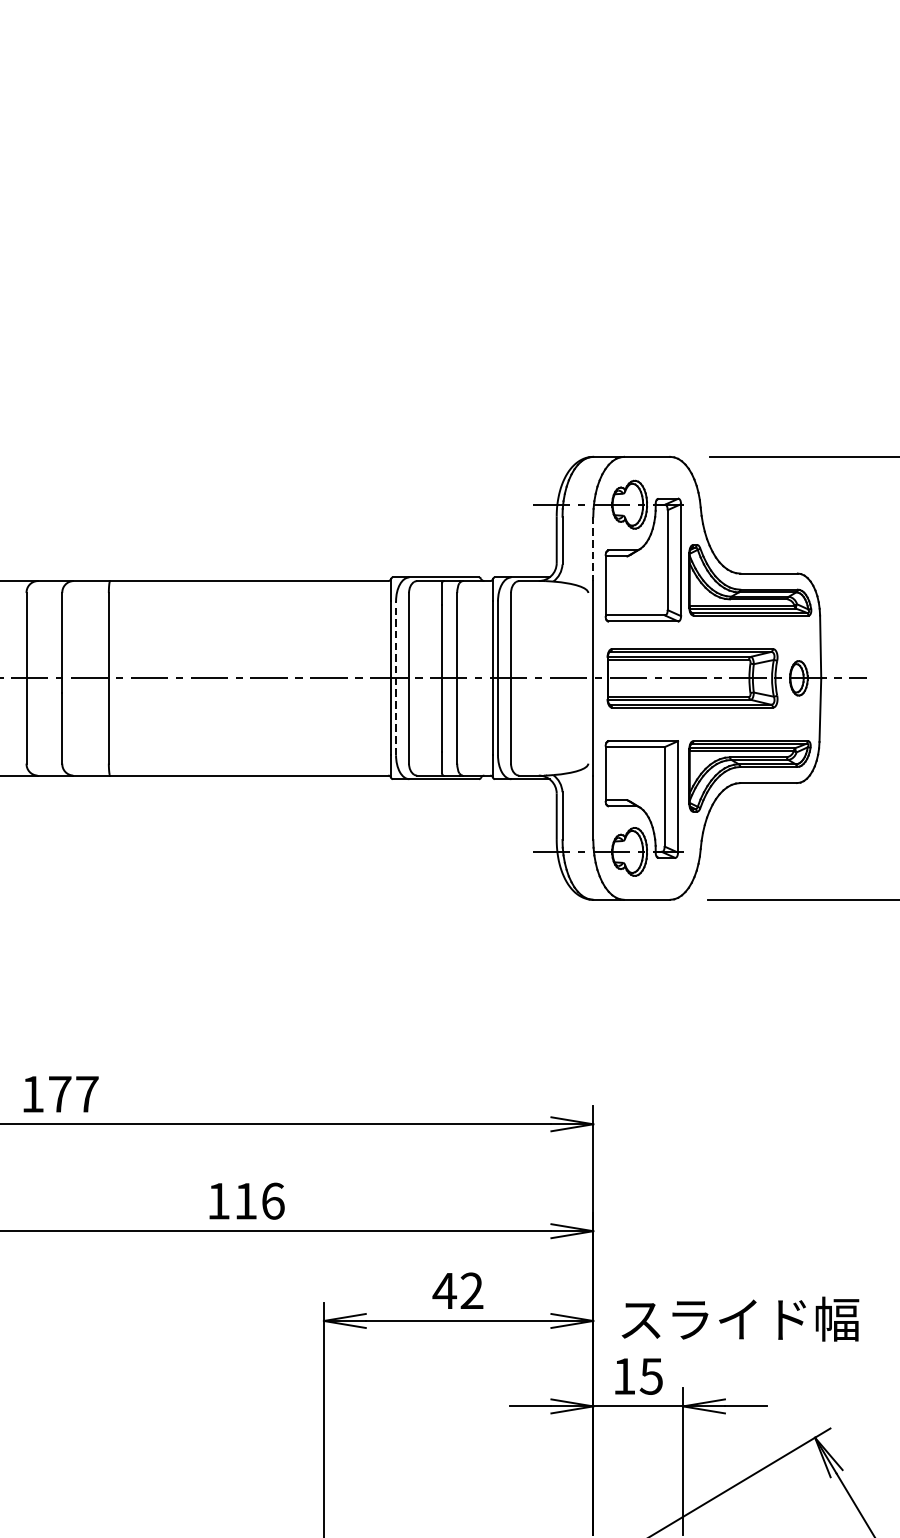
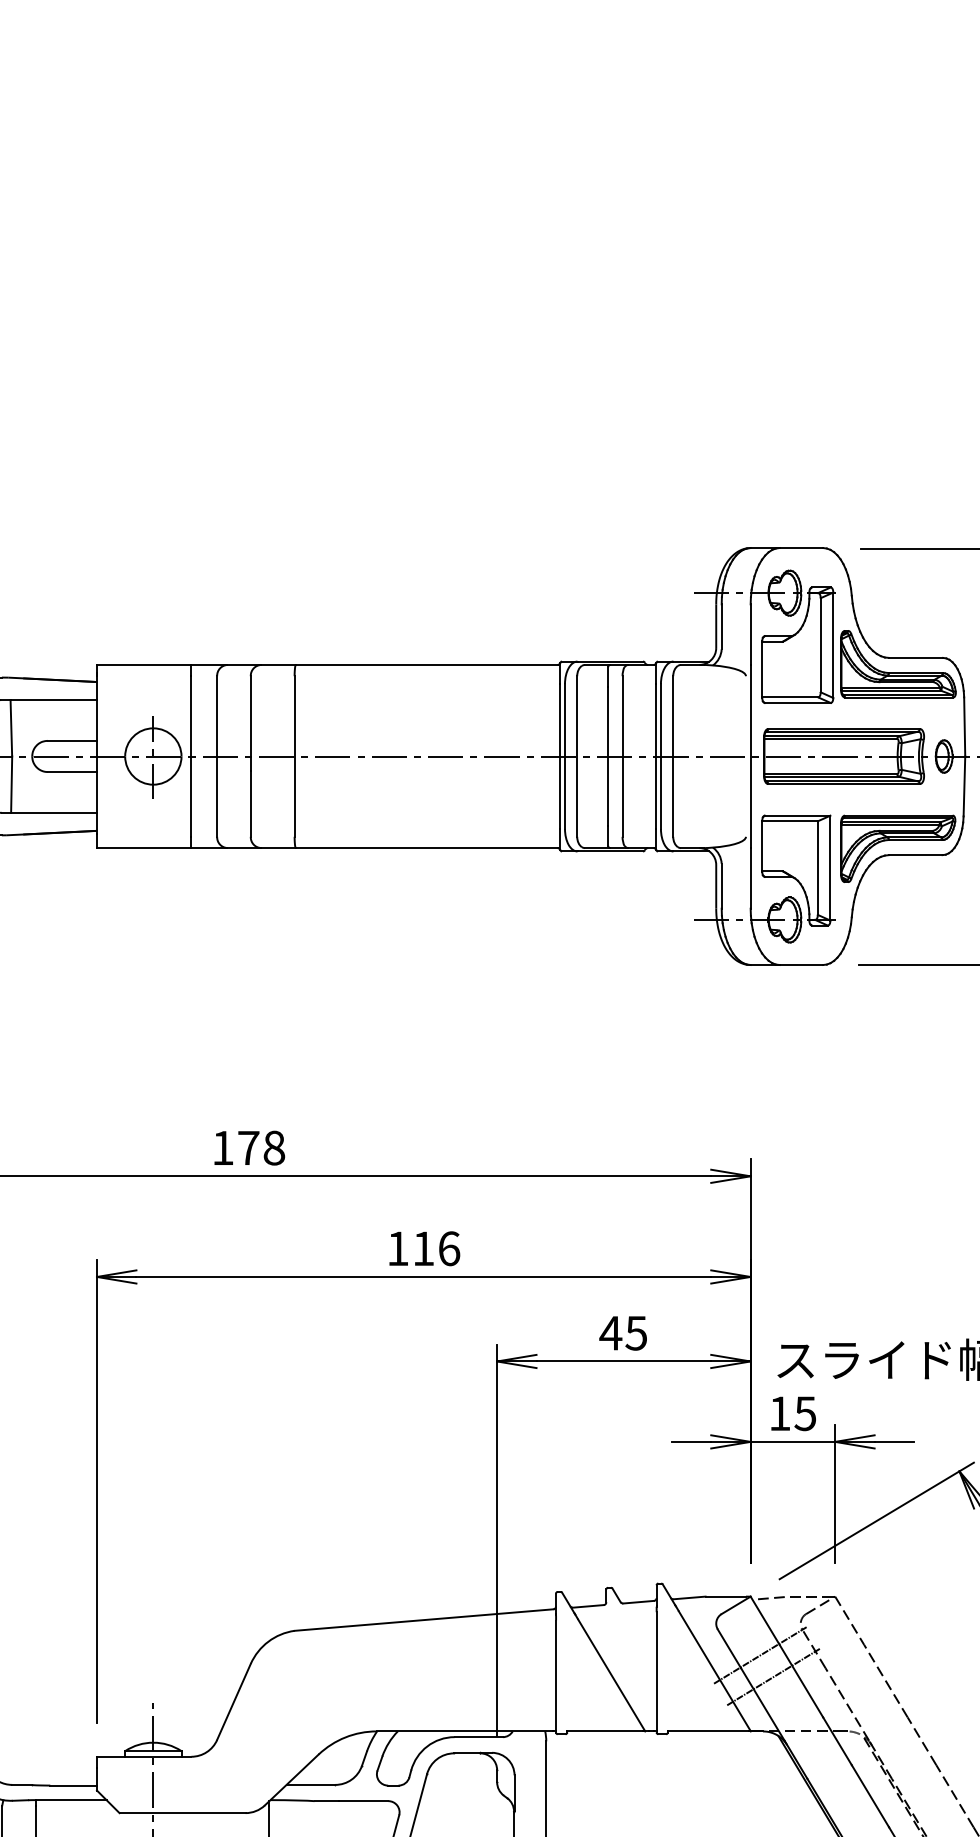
line: (593, 549) -> (750, 635), dashed -> solid
line: (395, 678) -> (564, 756), dashed -> solid
text: (87, 1093) -> (274, 1147), 177 -> 178
text: (472, 1290) -> (636, 1332), 42 -> 45

